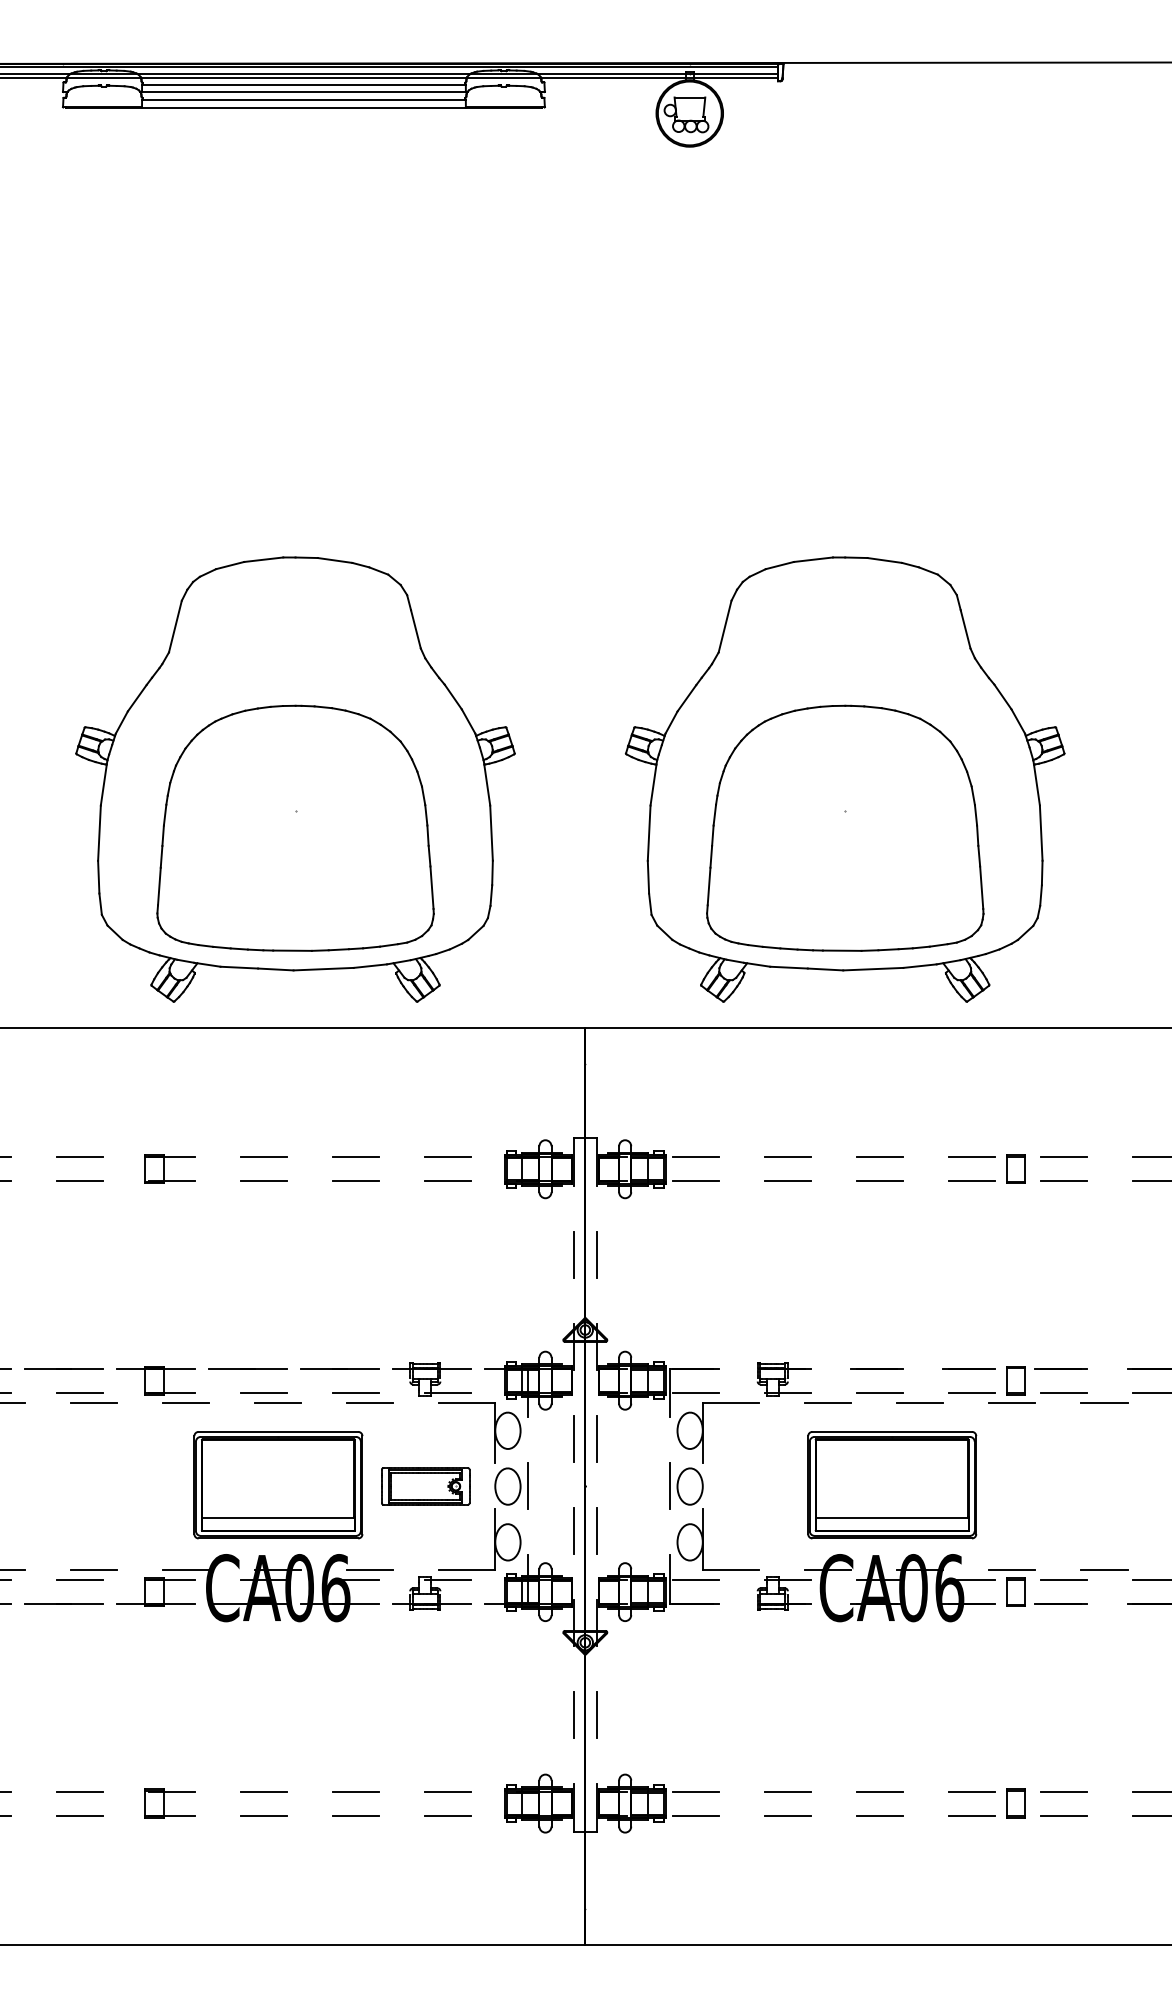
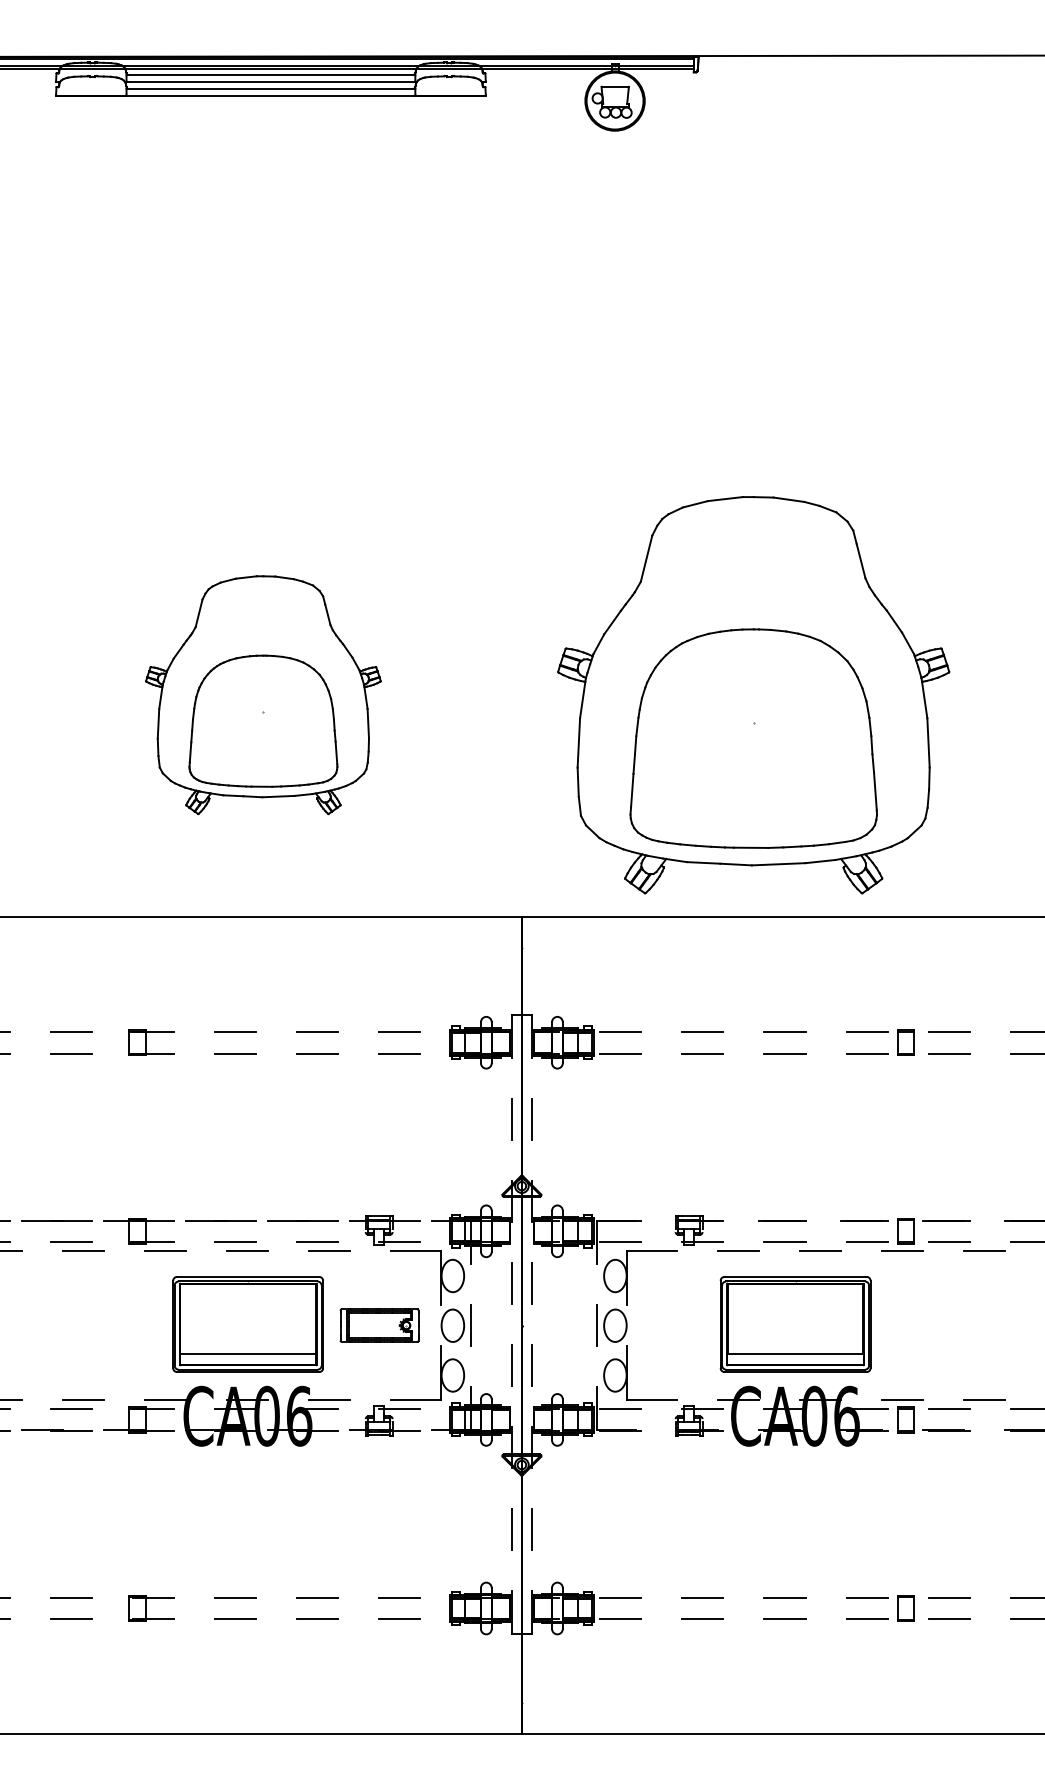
part: (295, 779) -> (263, 695), size x0.6

